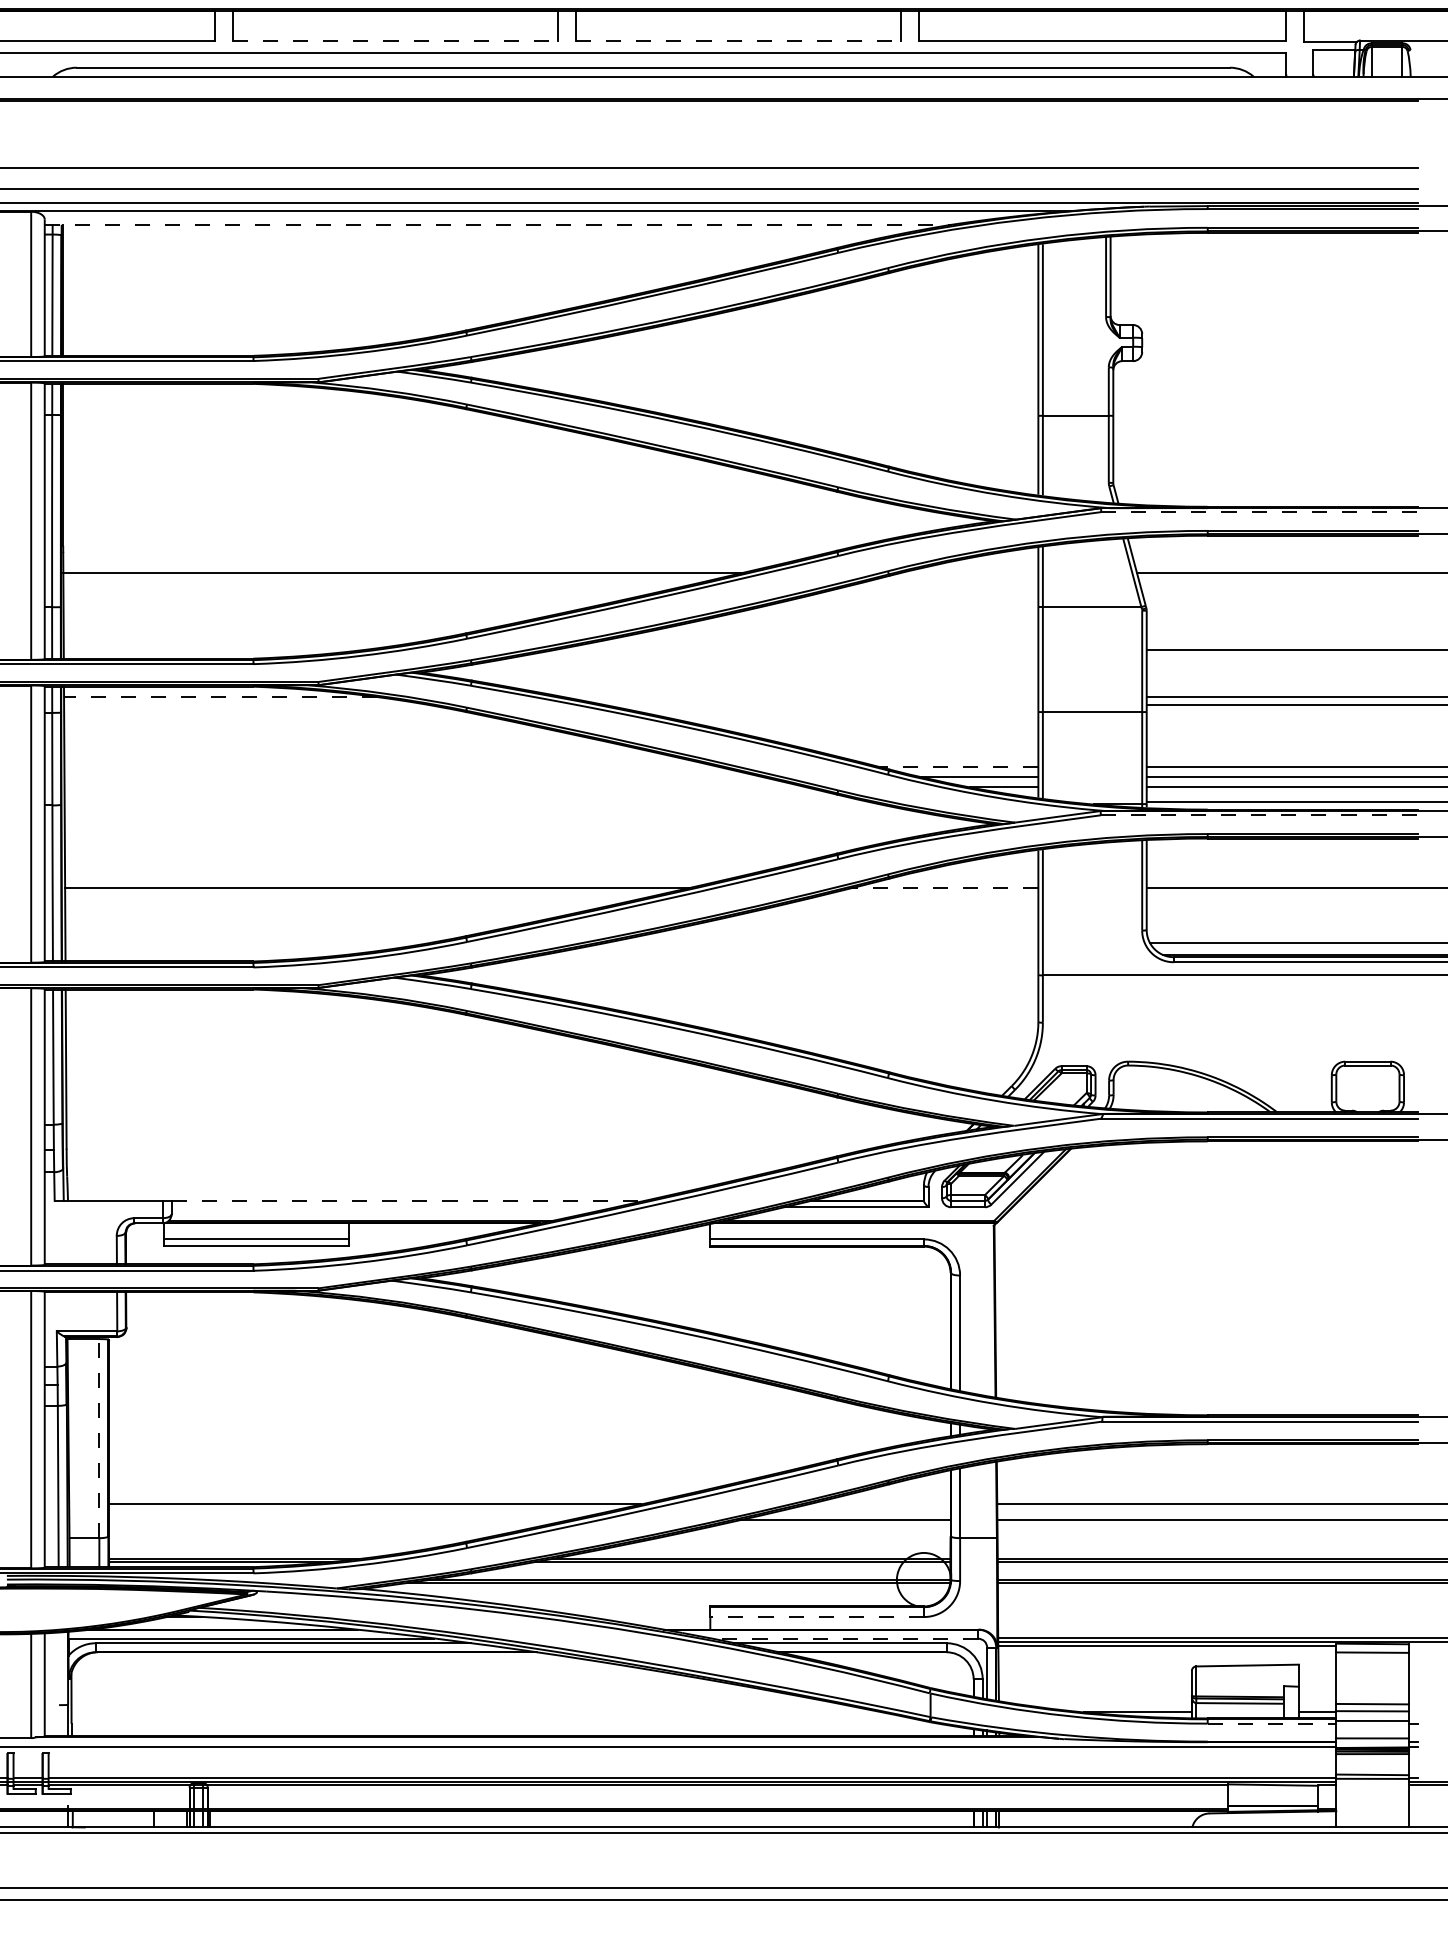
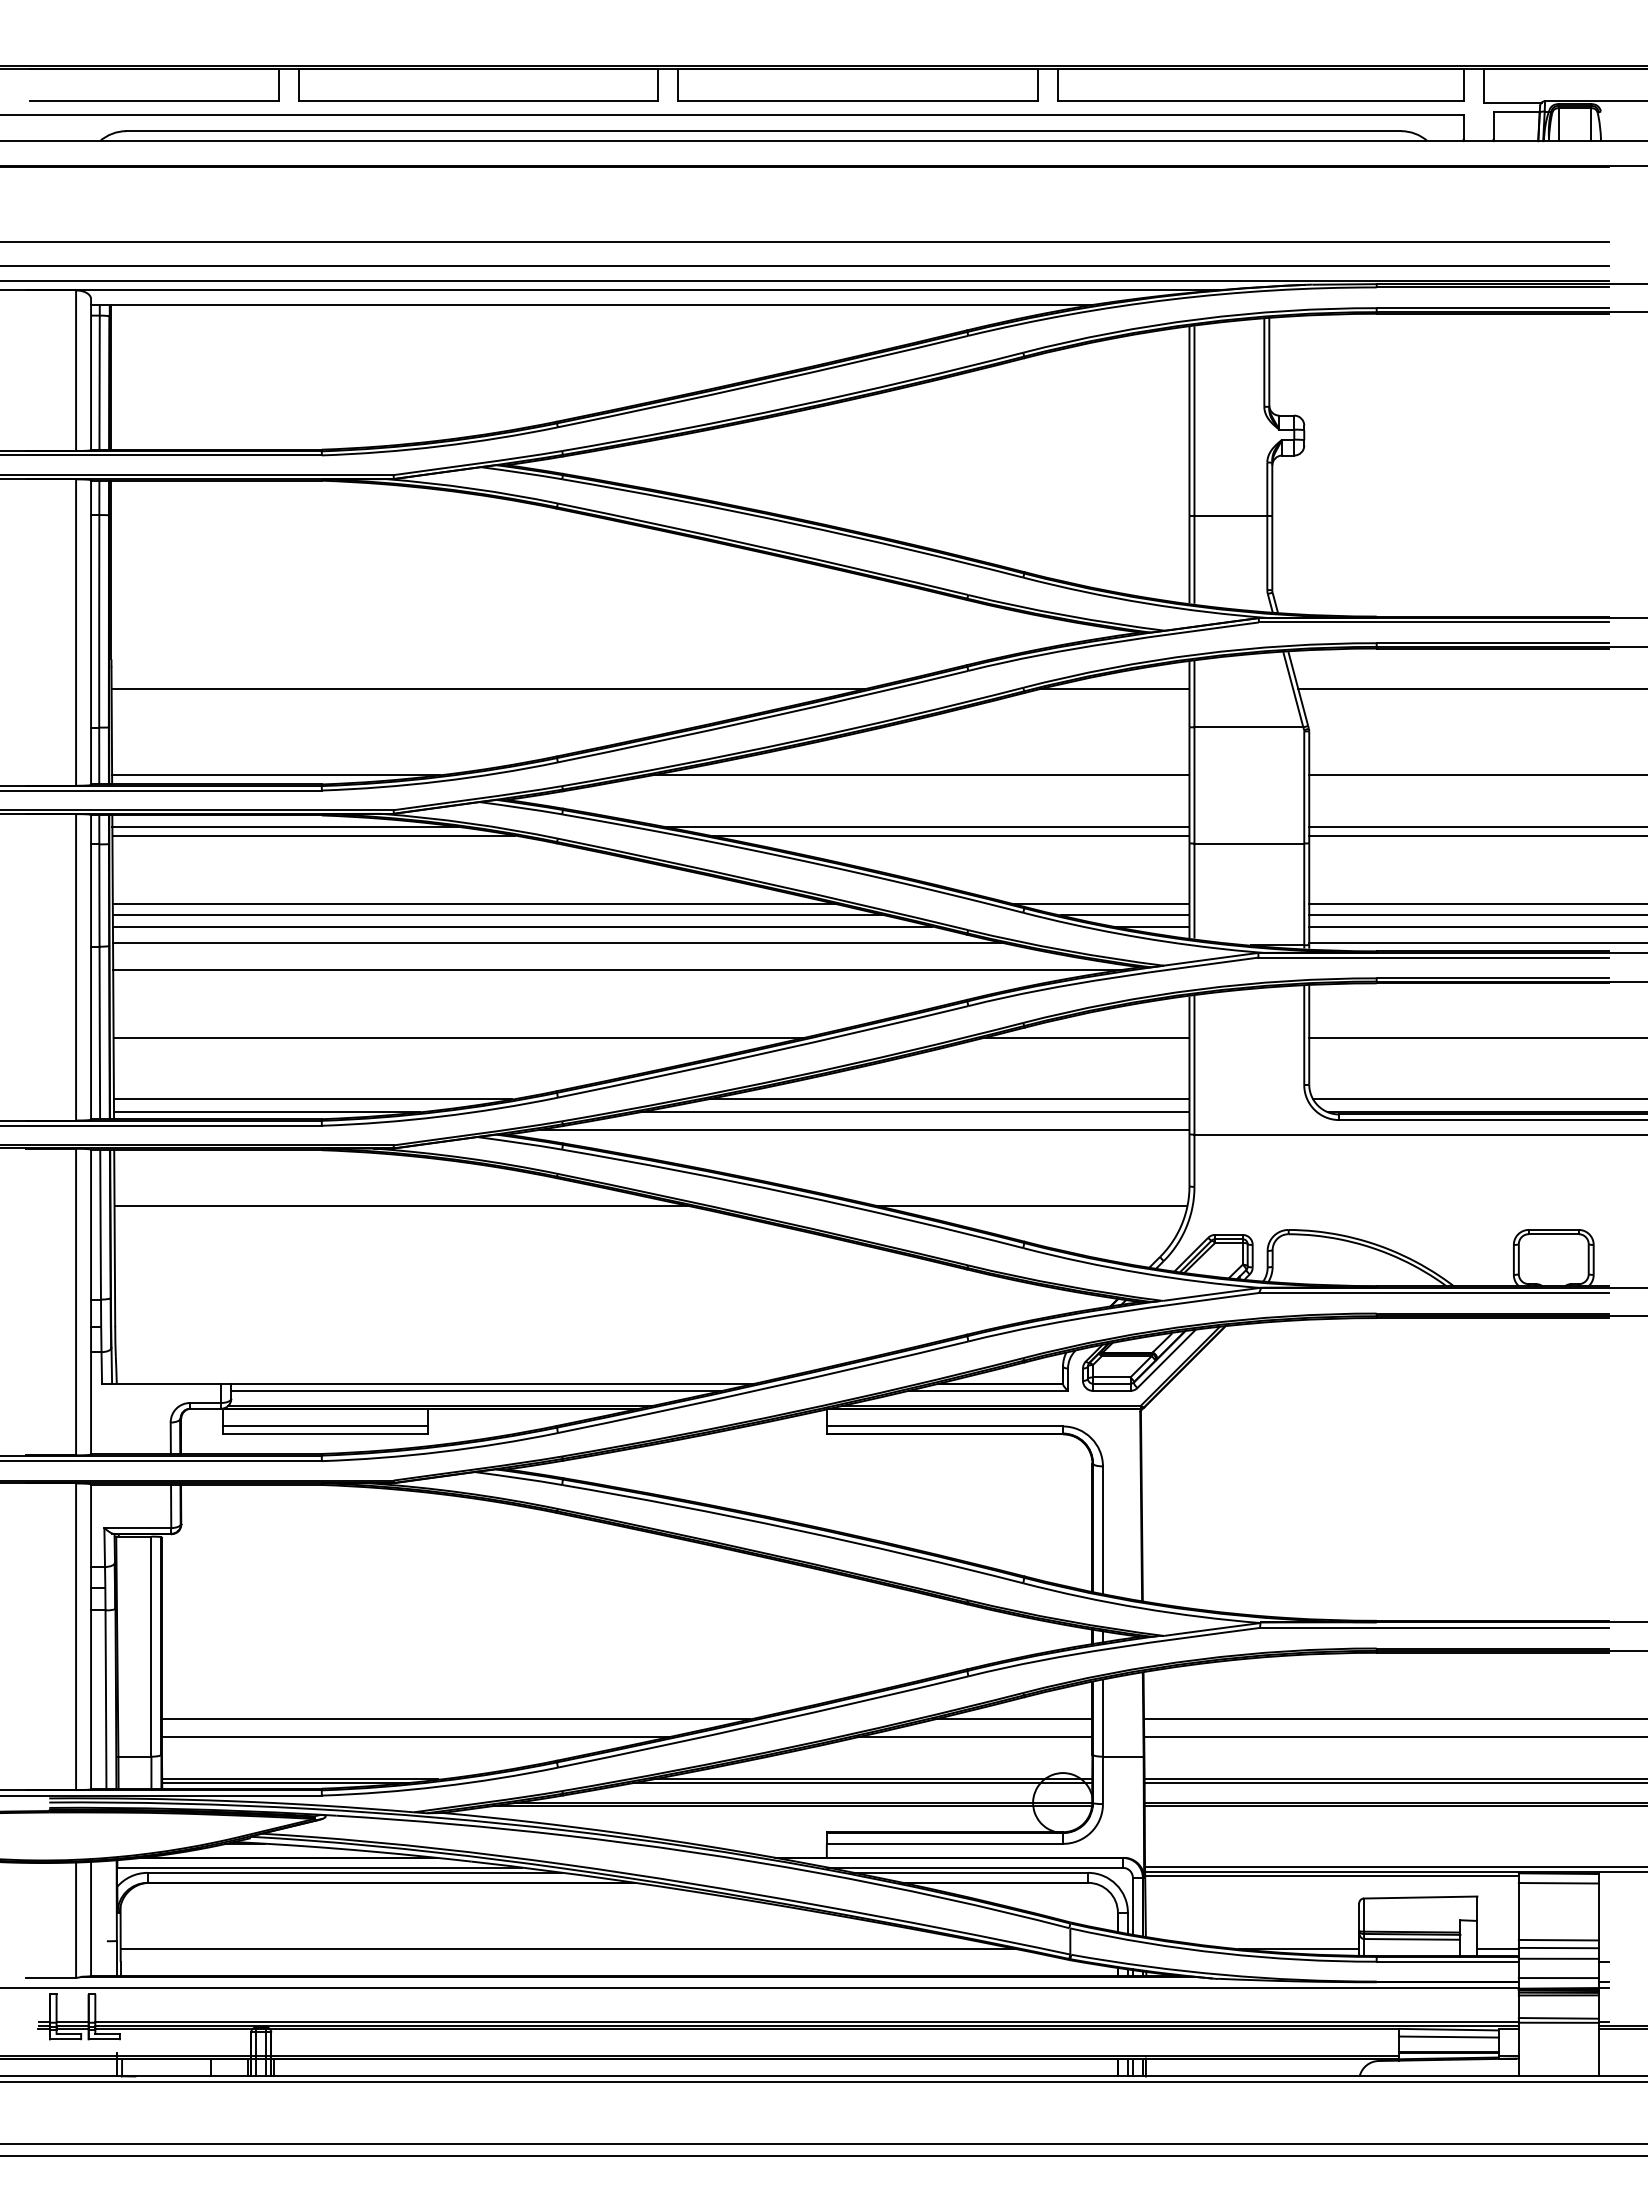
line: (395, 40) -> (478, 101), dashed -> solid
line: (738, 40) -> (858, 101), dashed -> solid
line: (498, 224) -> (592, 304), dashed -> solid
line: (1259, 512) -> (1433, 622), dashed -> solid
line: (970, 572) -> (1114, 689), added
line: (211, 649) -> (275, 774), added
line: (795, 649) -> (920, 774), added
line: (220, 697) -> (285, 827), dashed -> solid
line: (800, 697) -> (926, 827), added
line: (245, 704) -> (313, 835), added
line: (821, 704) -> (949, 835), added
line: (391, 767) -> (474, 904), added
line: (958, 767) -> (1101, 904), dashed -> solid
line: (414, 777) -> (499, 915), added
line: (435, 787) -> (522, 926), added
line: (467, 801) -> (558, 942), added
line: (1260, 815) -> (1434, 957), dashed -> solid
line: (521, 826) -> (618, 969), added
line: (944, 887) -> (1085, 1037), dashed -> solid
line: (245, 943) -> (313, 1099), added
line: (821, 943) -> (949, 1099), added
line: (204, 954) -> (267, 1111), added
line: (789, 954) -> (914, 1111), added
line: (745, 970) -> (865, 1129), added
line: (325, 1040) -> (401, 1206), added
line: (895, 1040) -> (1031, 1206), added
line: (407, 1200) -> (492, 1383), dashed -> solid
line: (393, 1206) -> (476, 1390), added
line: (99, 1438) -> (151, 1646), dashed -> solid
line: (879, 1504) -> (1013, 1719), added
line: (338, 1520) -> (415, 1737), added
line: (816, 1616) -> (944, 1843), dashed -> solid
line: (844, 1638) -> (975, 1867), dashed -> solid
line: (475, 1712) -> (567, 1949), added
line: (1272, 1723) -> (1448, 1961), dashed -> solid
line: (1272, 1791) -> (1448, 2036), added

